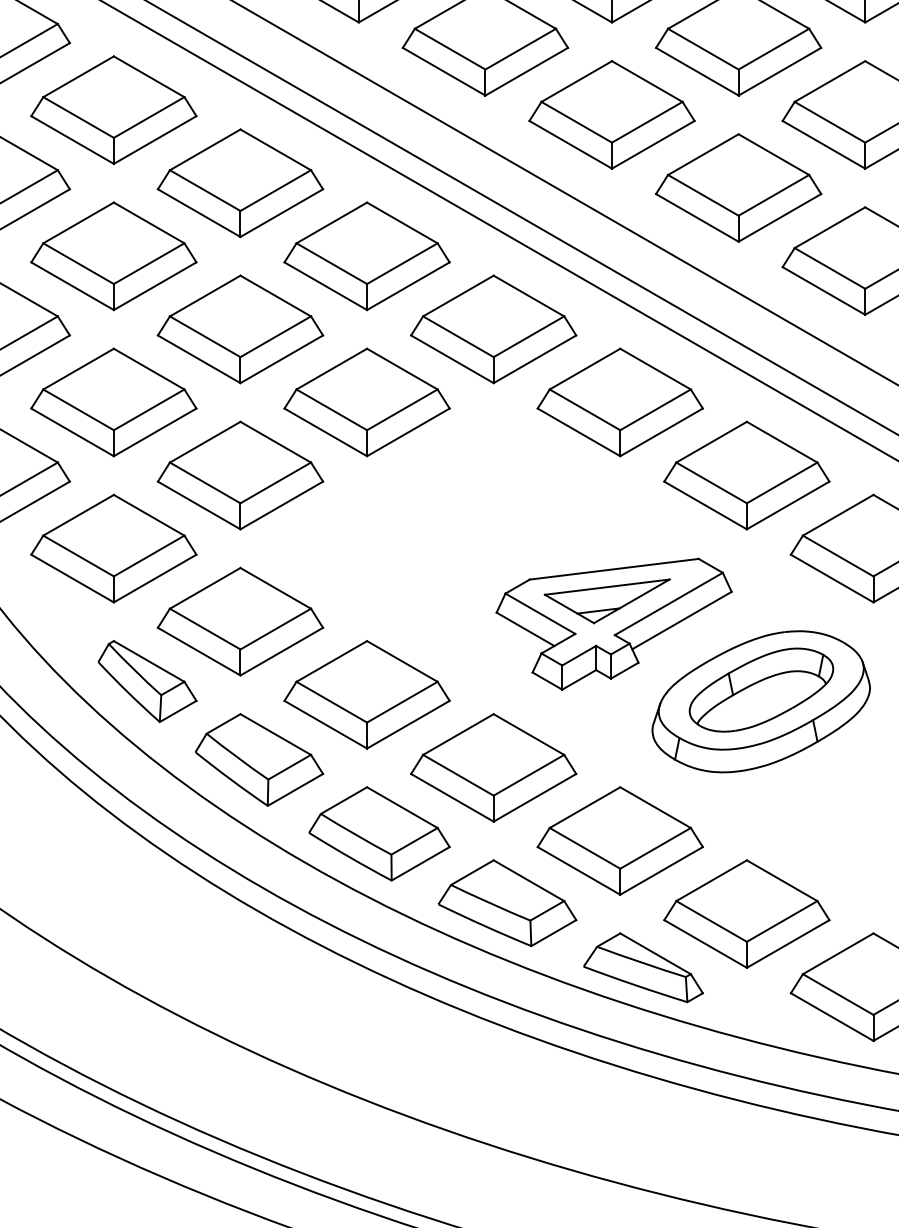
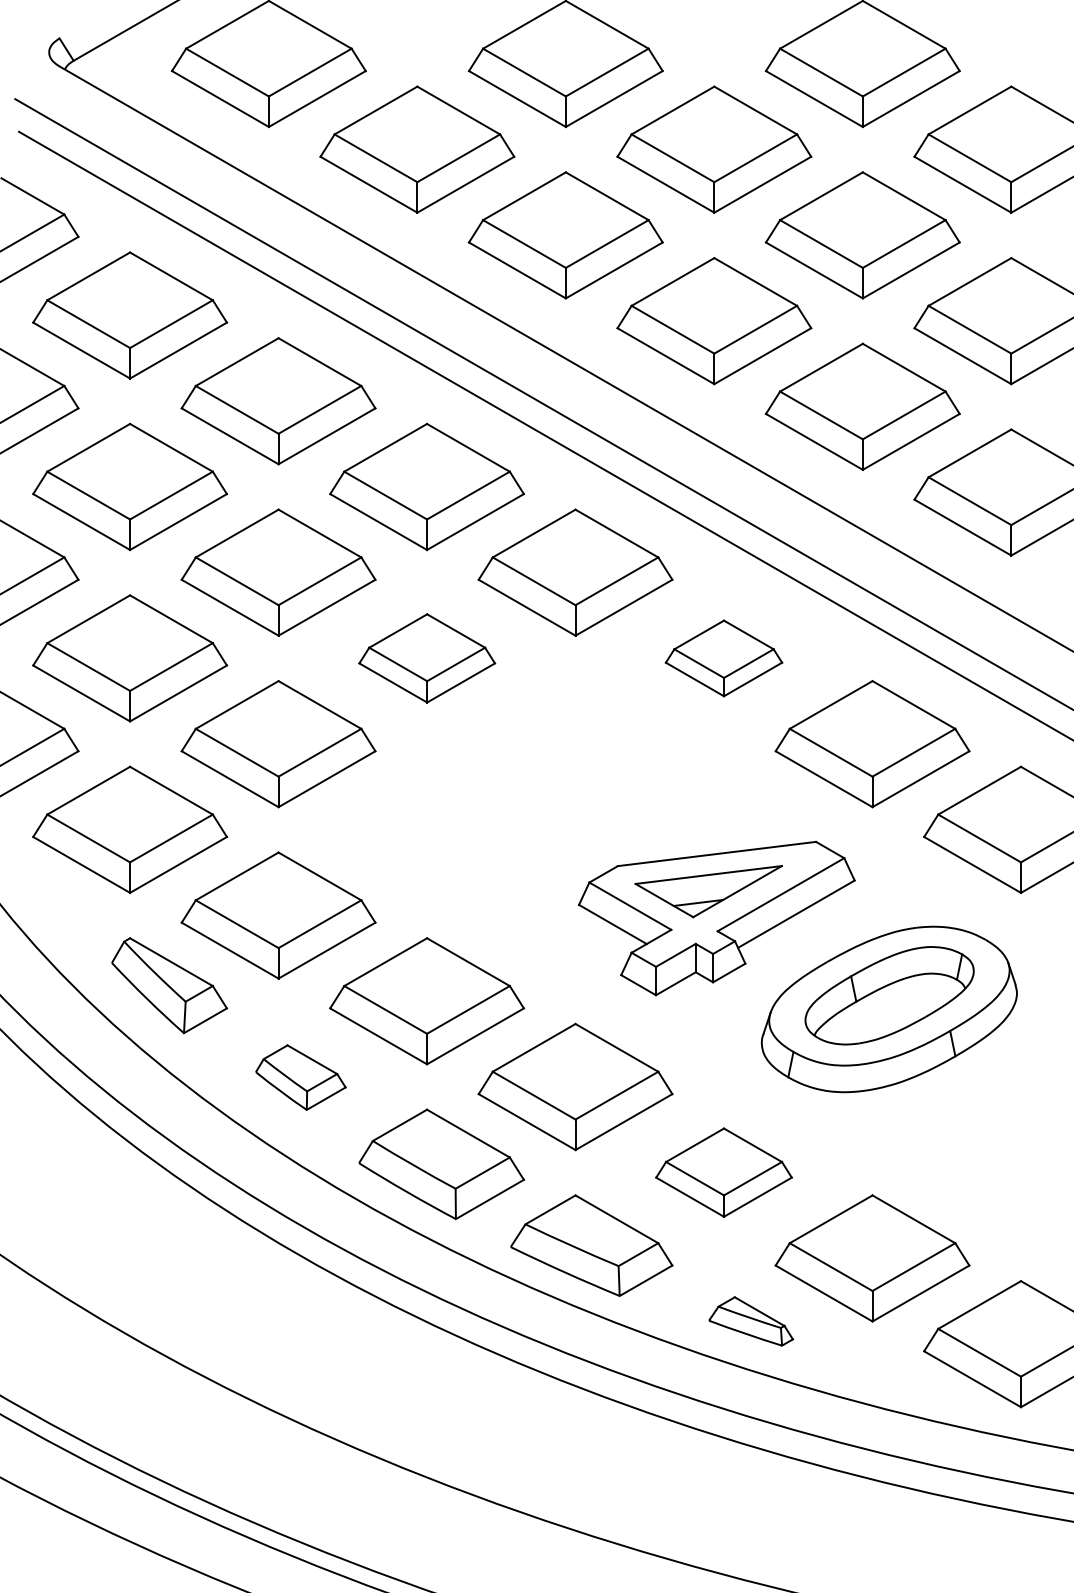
part: (367, 402) -> (427, 658), size x0.7
part: (619, 402) -> (723, 658), size x0.6
part: (259, 759) -> (300, 1077), size x0.6
part: (619, 840) -> (723, 1172), size x0.7
part: (642, 967) -> (750, 1321), size x0.6

